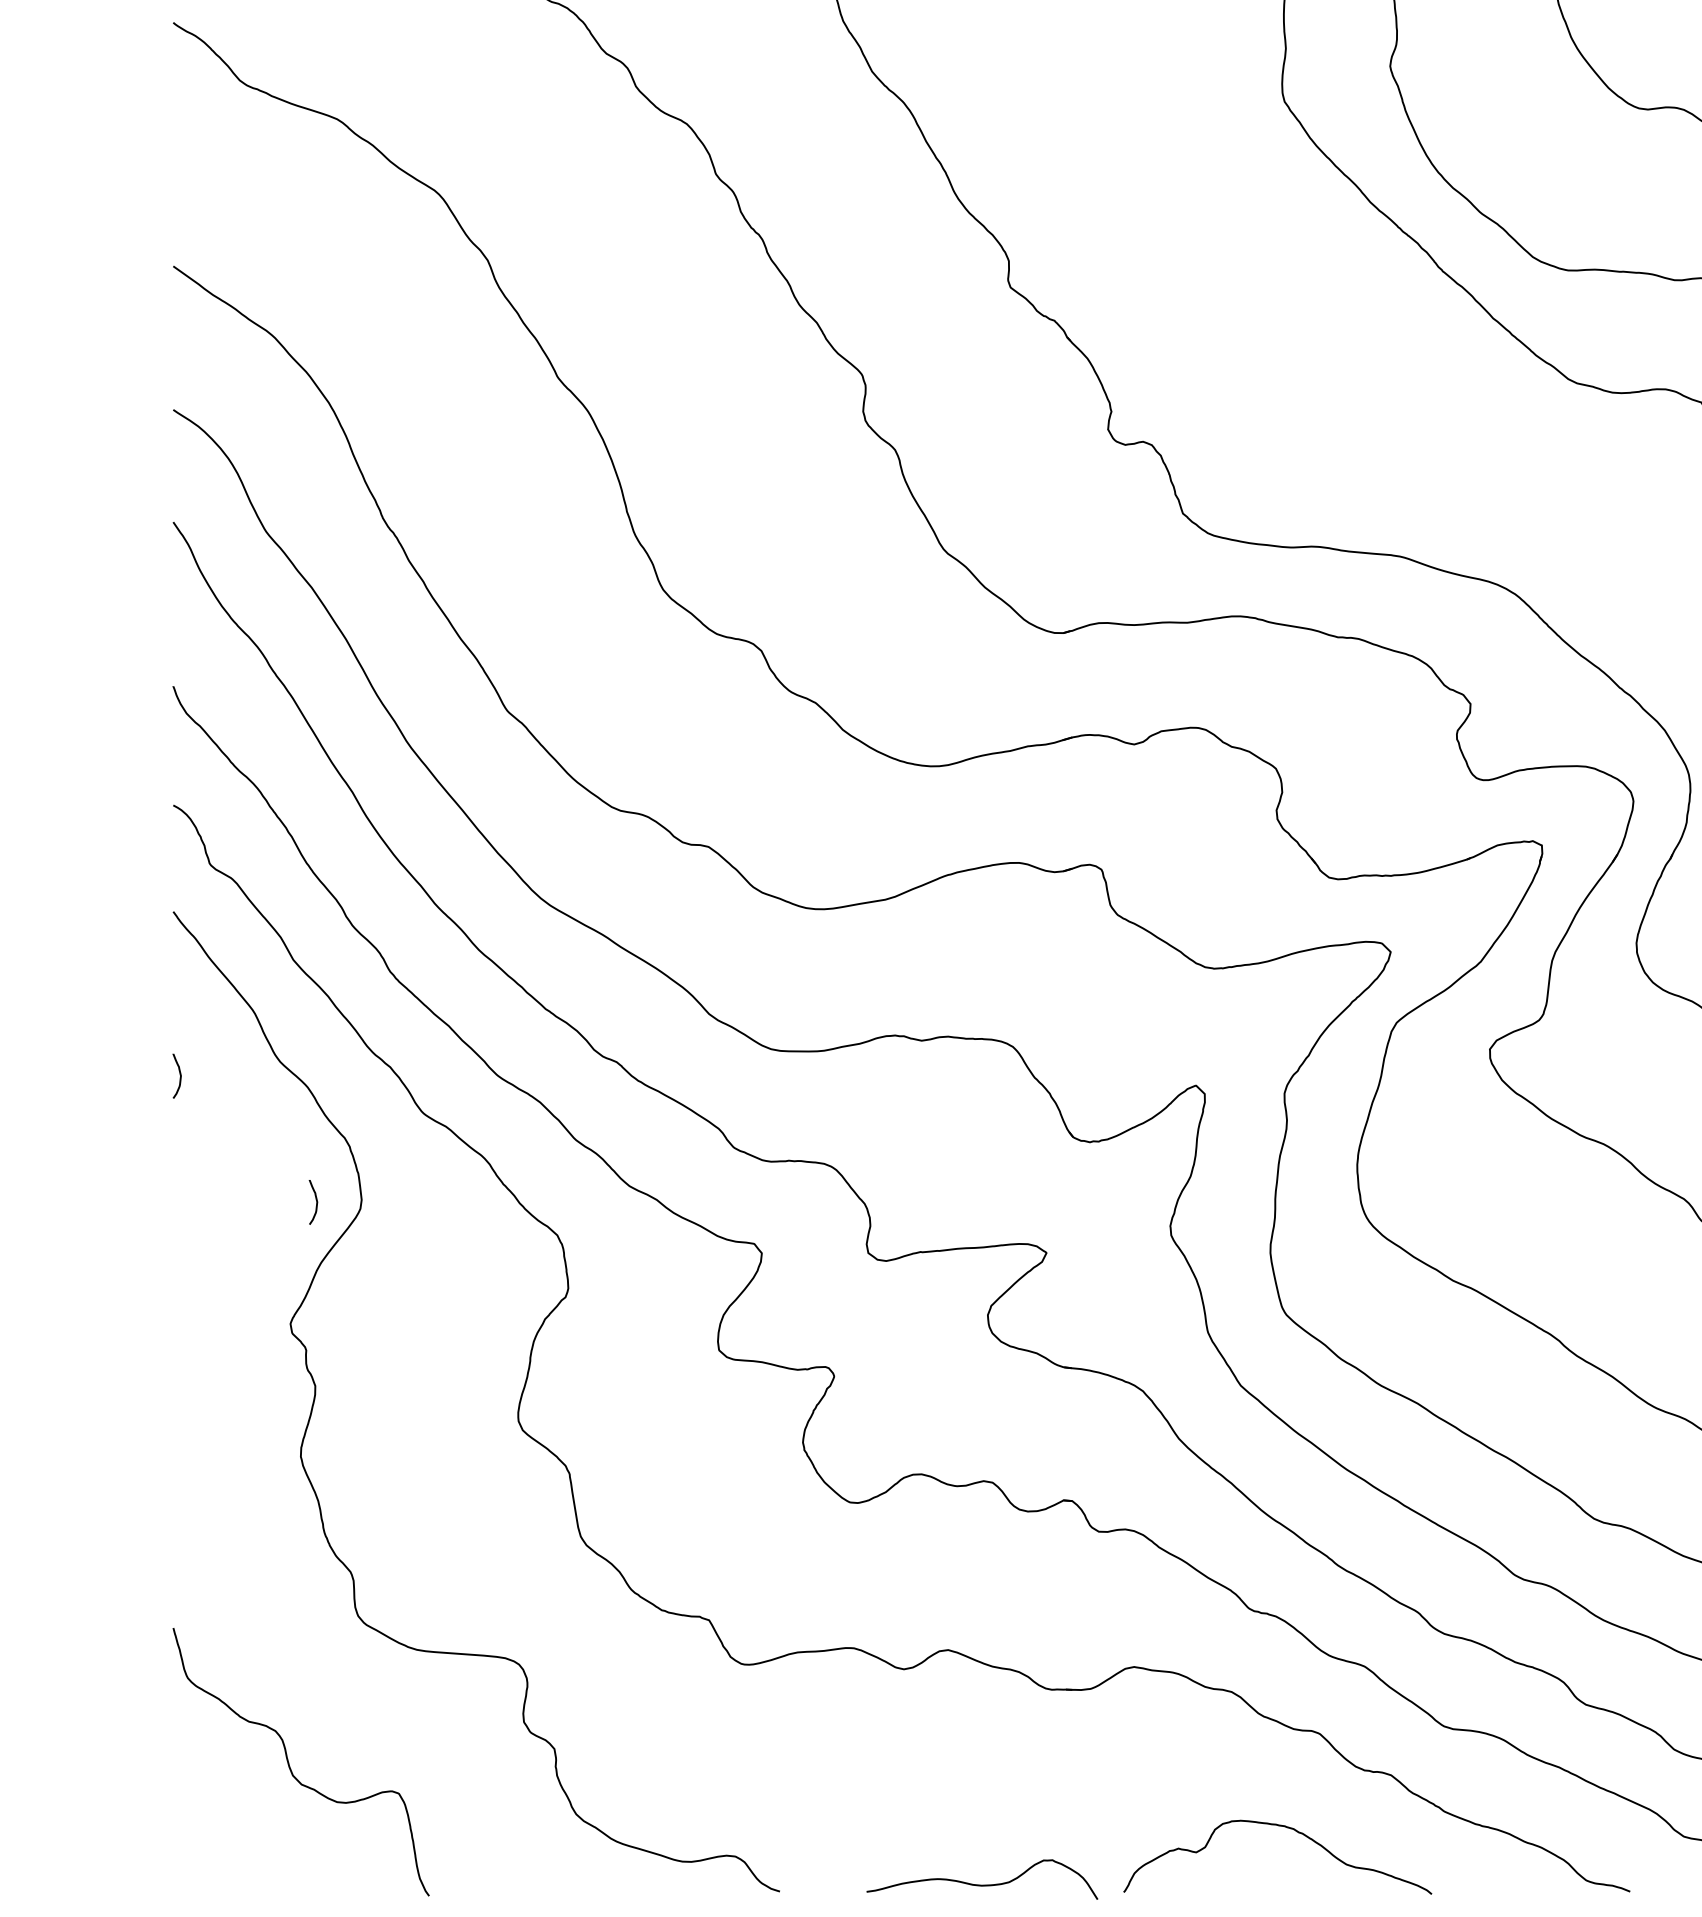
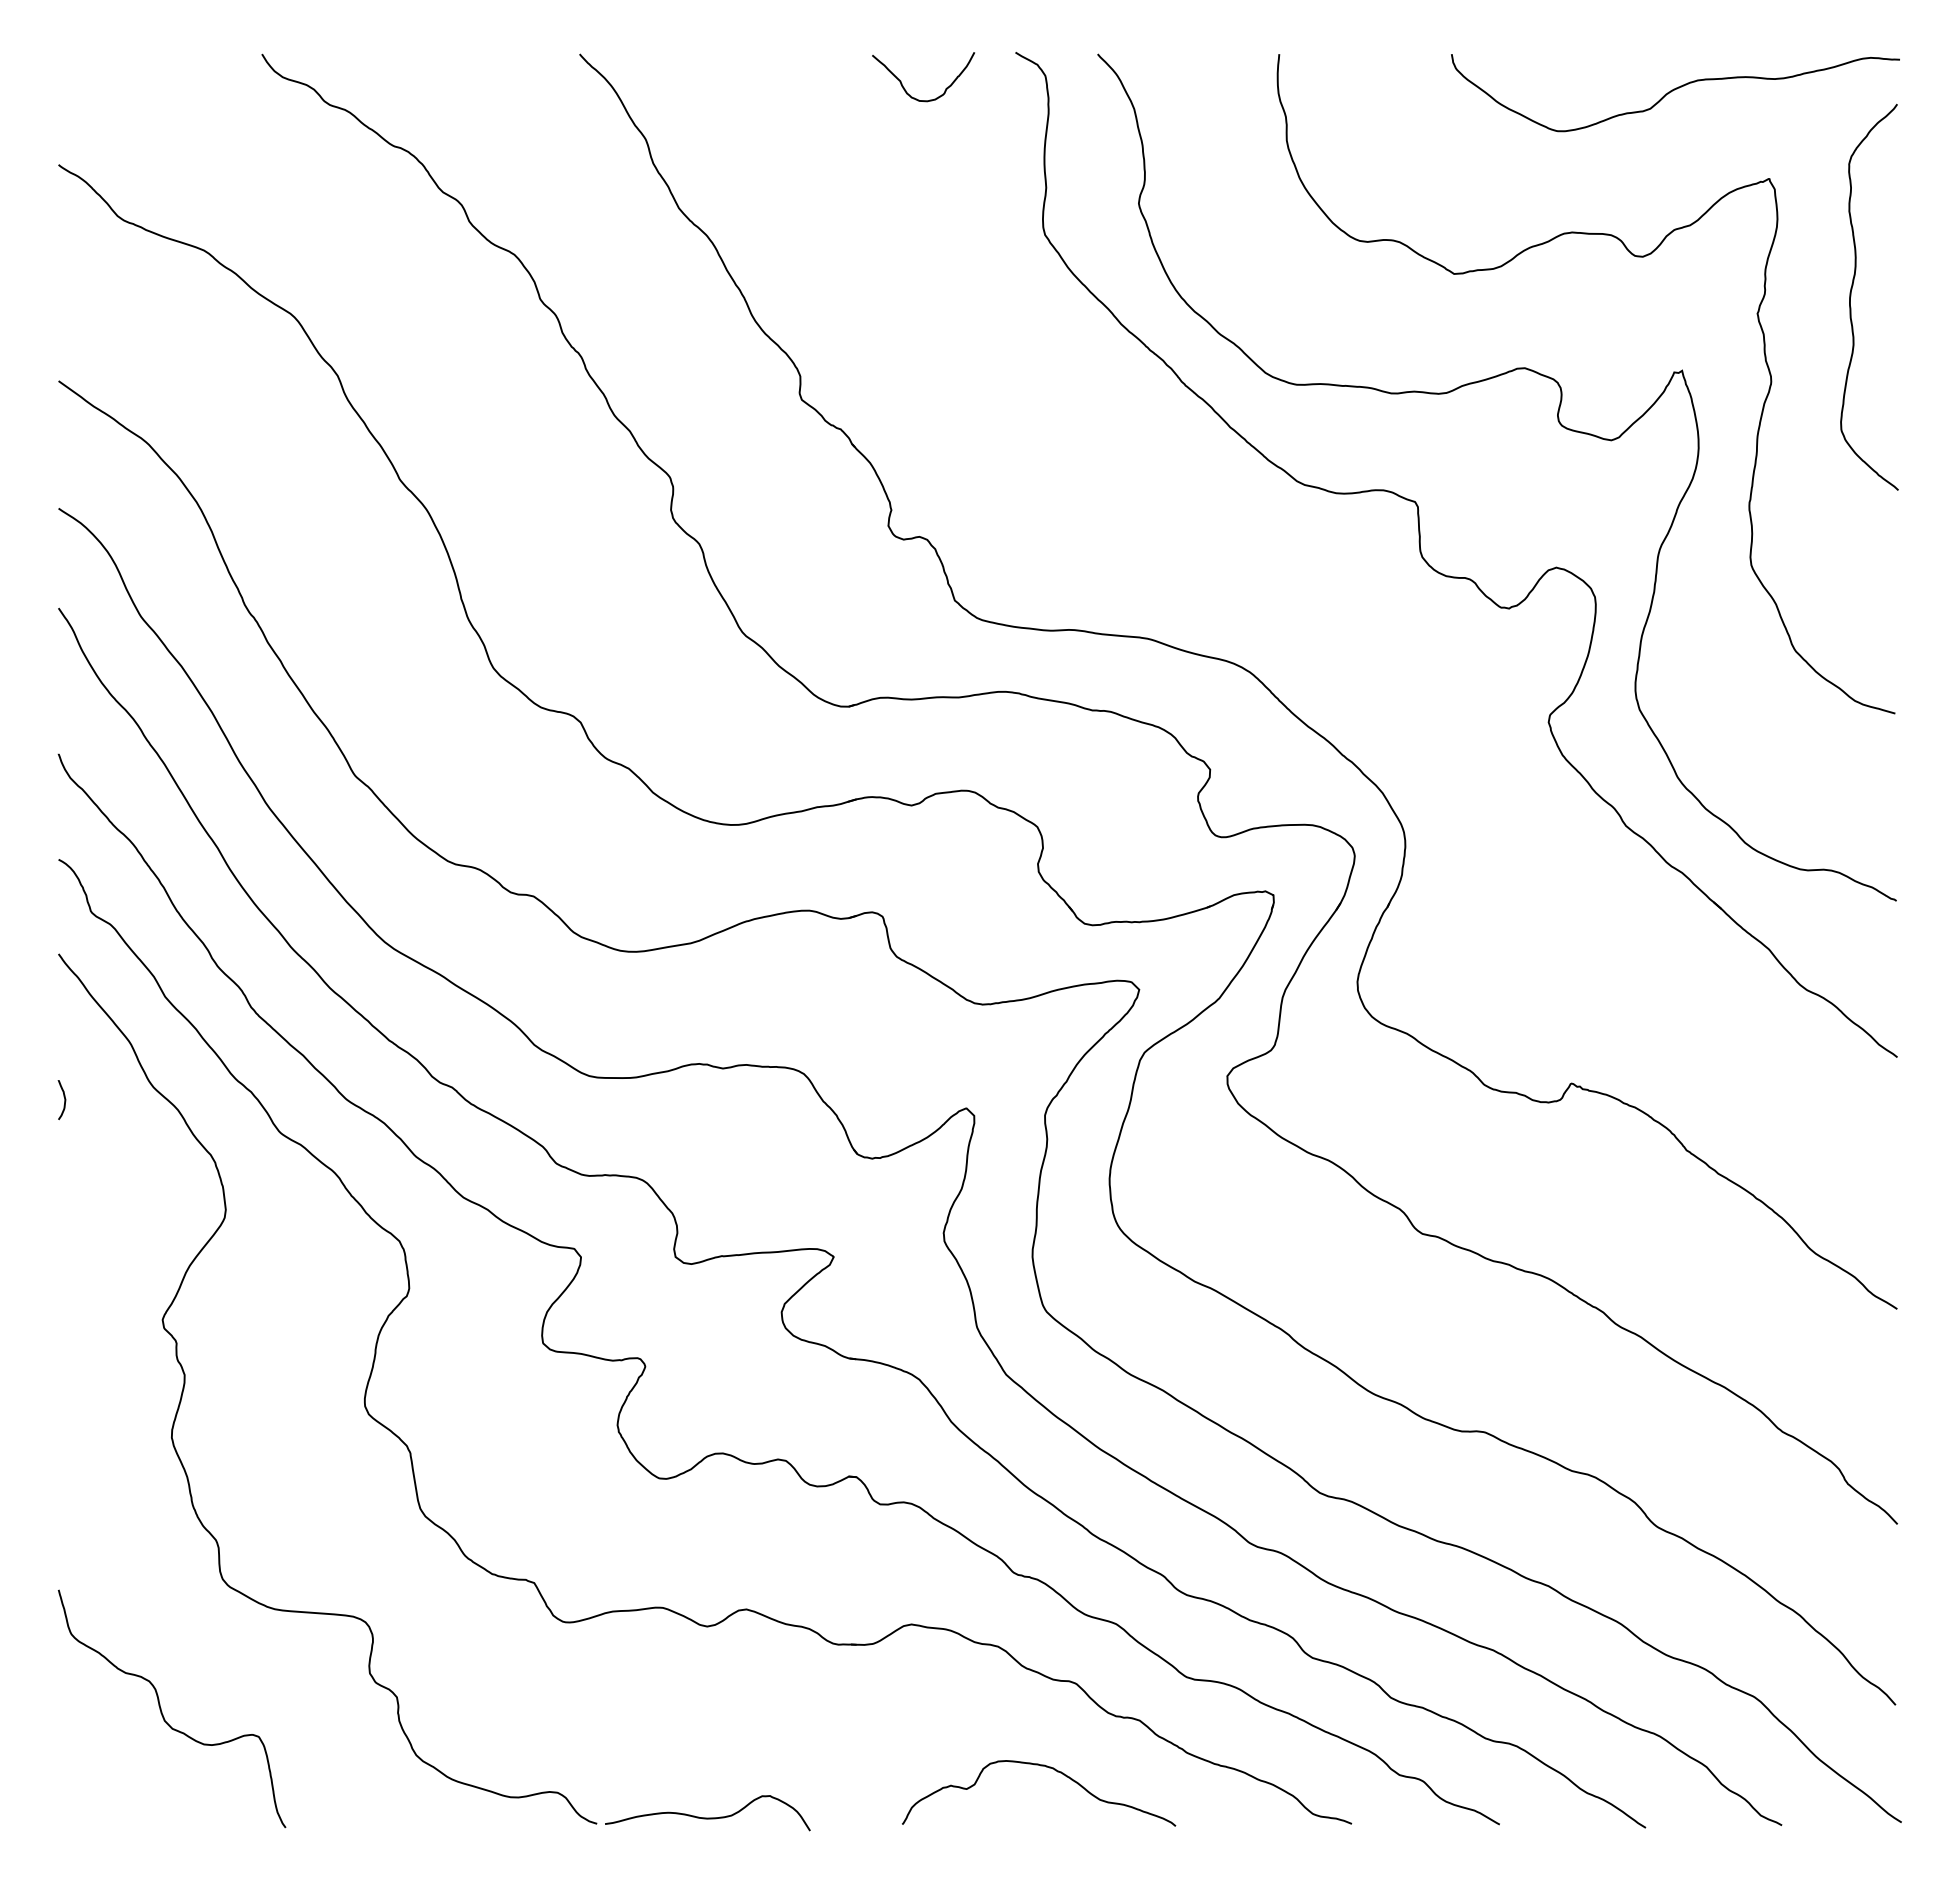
curve: (316, 1202) -> (185, 1212), removed
curve: (982, 1884) -> (707, 1817), moved

